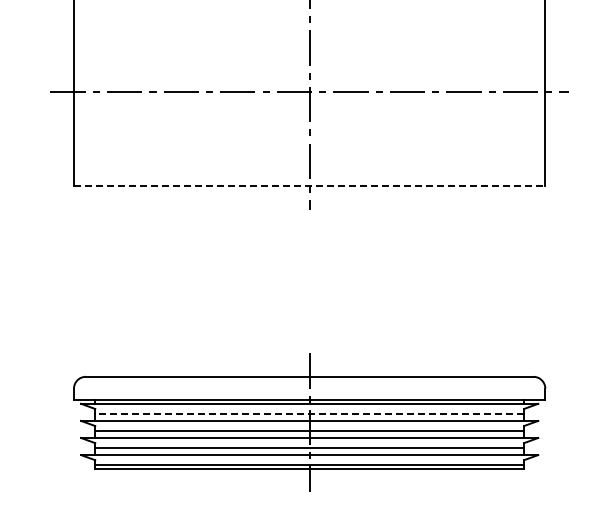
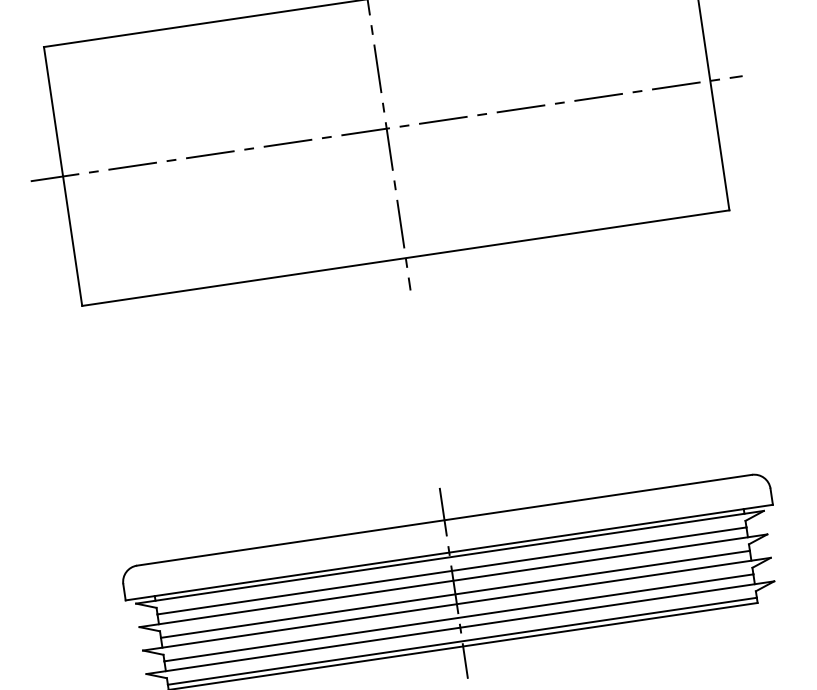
line: (309, 185) -> (405, 257), dashed -> solid
line: (309, 413) -> (451, 570), dashed -> solid

